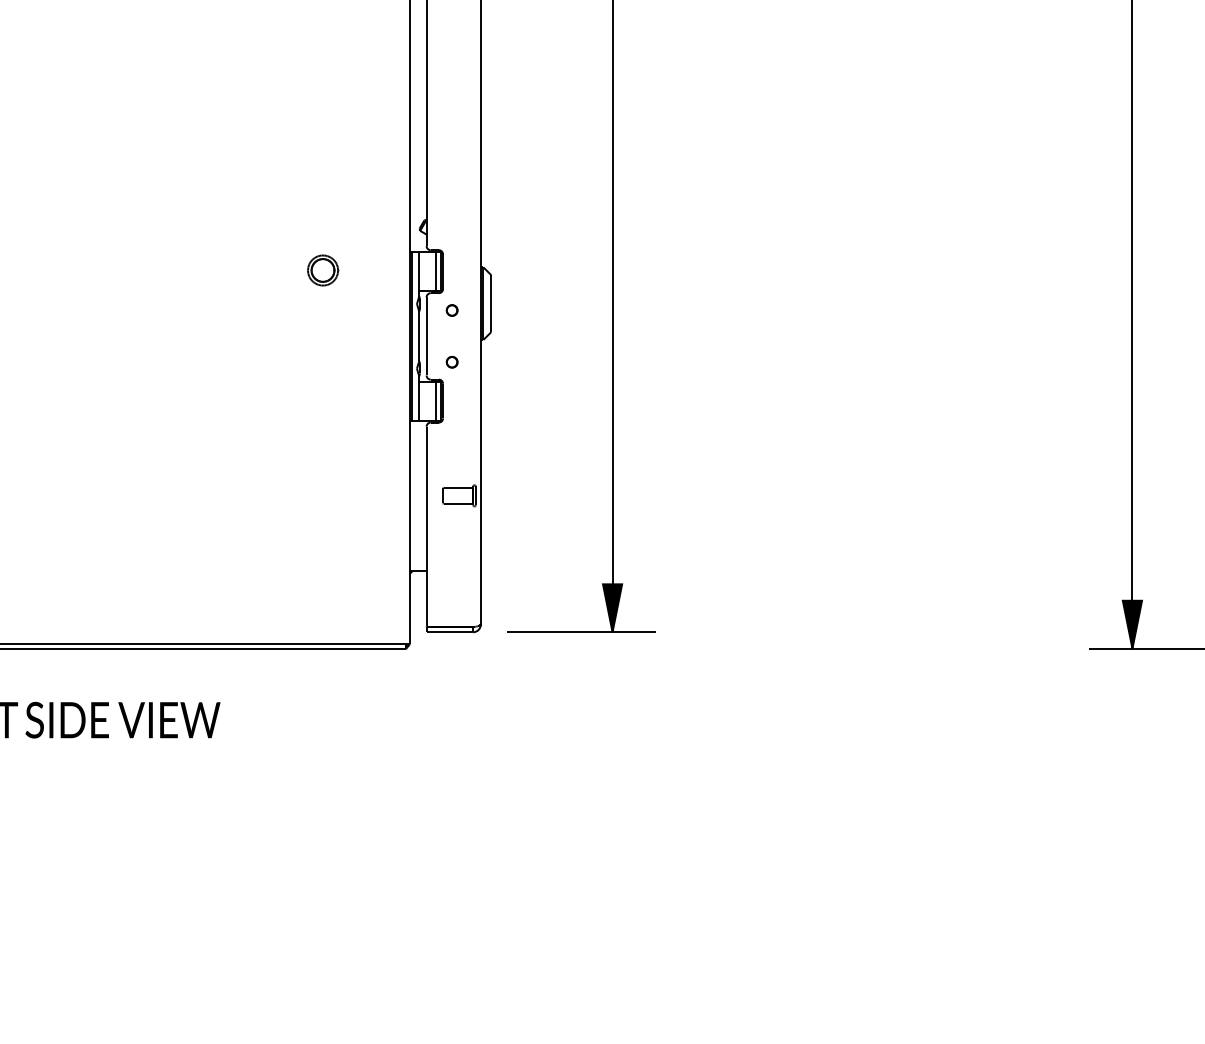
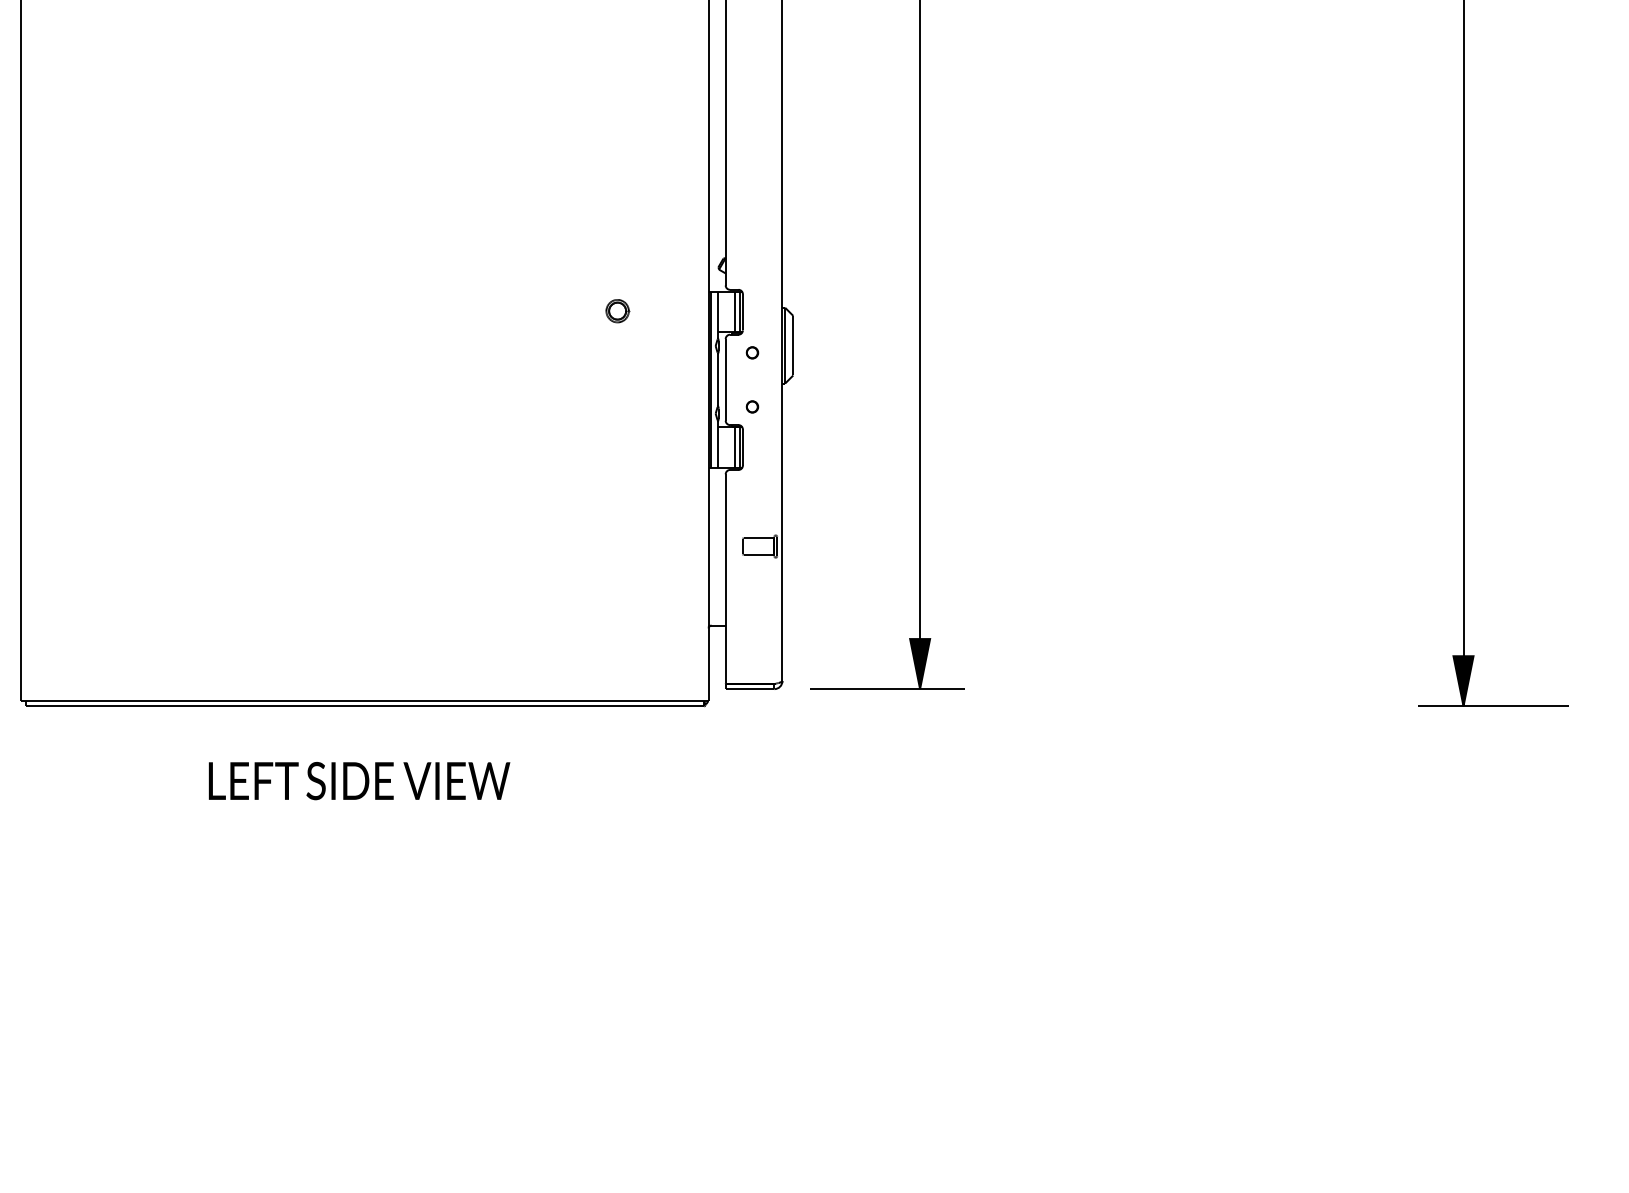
part: (323, 270) -> (617, 311), size x0.71

